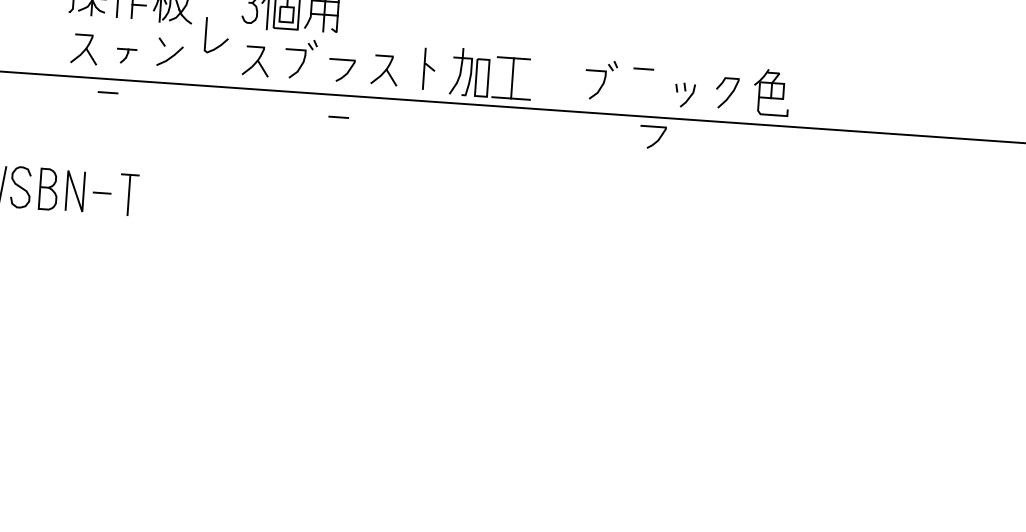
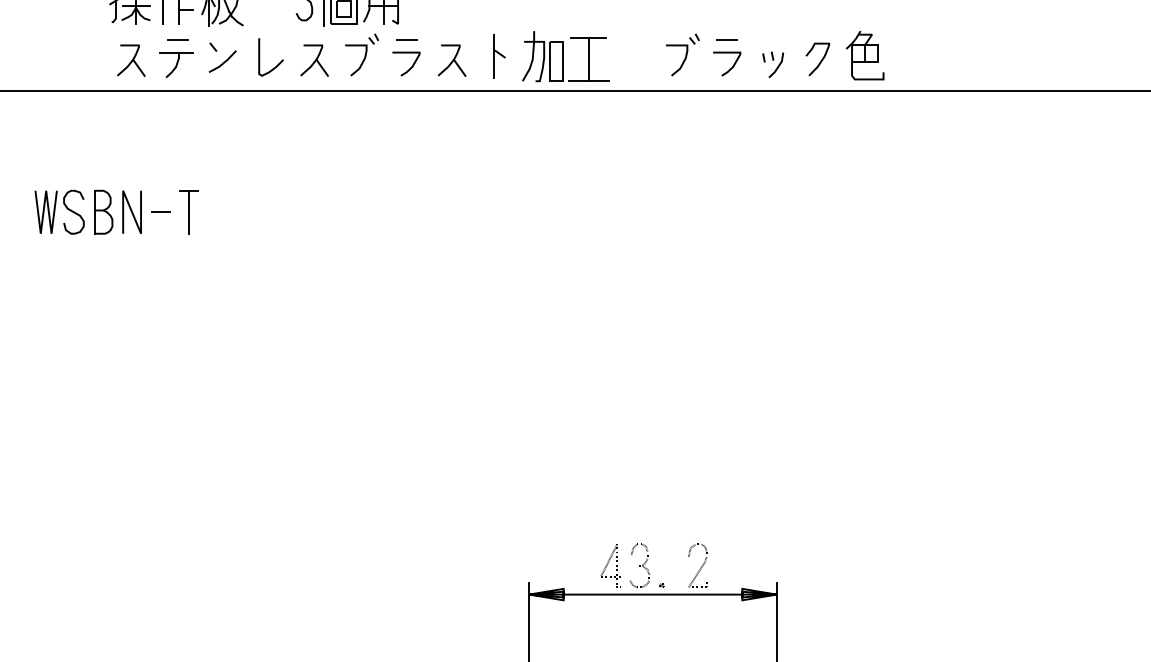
curve: (222, 42) -> (277, 64), moved
part: (126, 55) -> (176, 64), size x1.67
line: (108, 92) -> (177, 39), moved
line: (338, 116) -> (406, 39), moved
curve: (657, 139) -> (732, 65), moved

